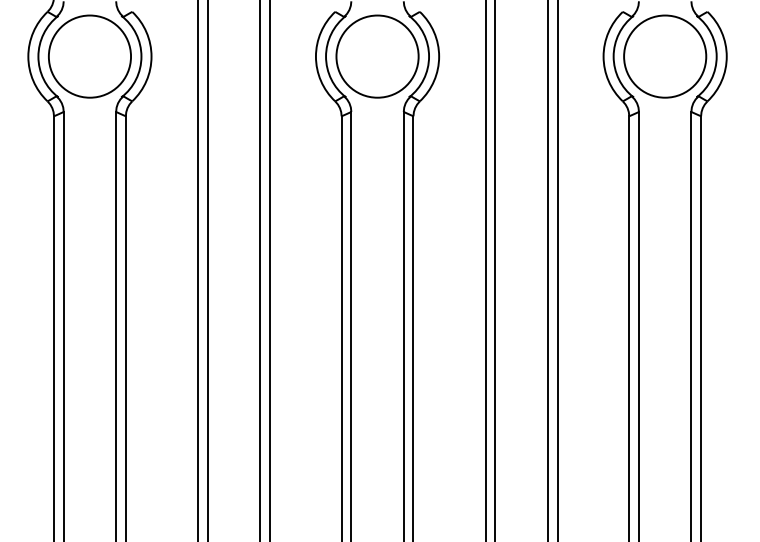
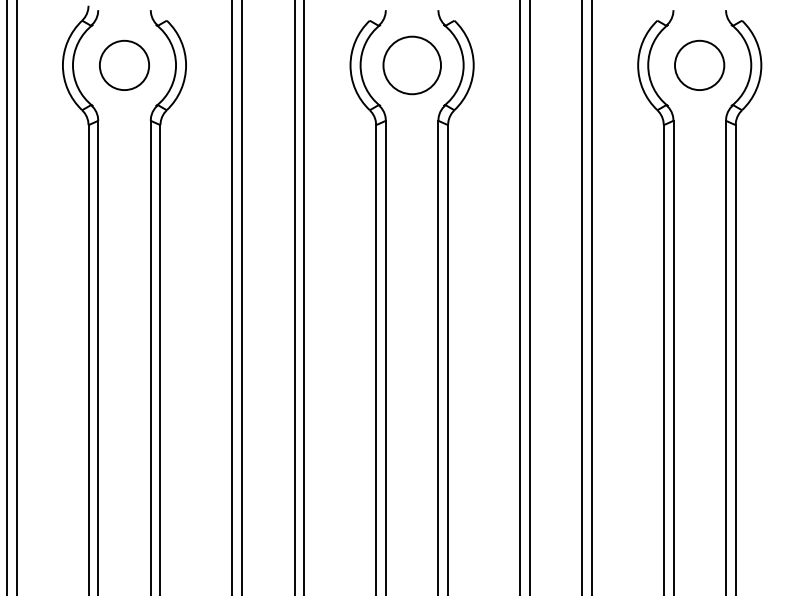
circle: (89, 56) -> (124, 65), size x0.6
circle: (377, 56) -> (412, 65), size x0.7
circle: (664, 56) -> (699, 65), size x0.6

